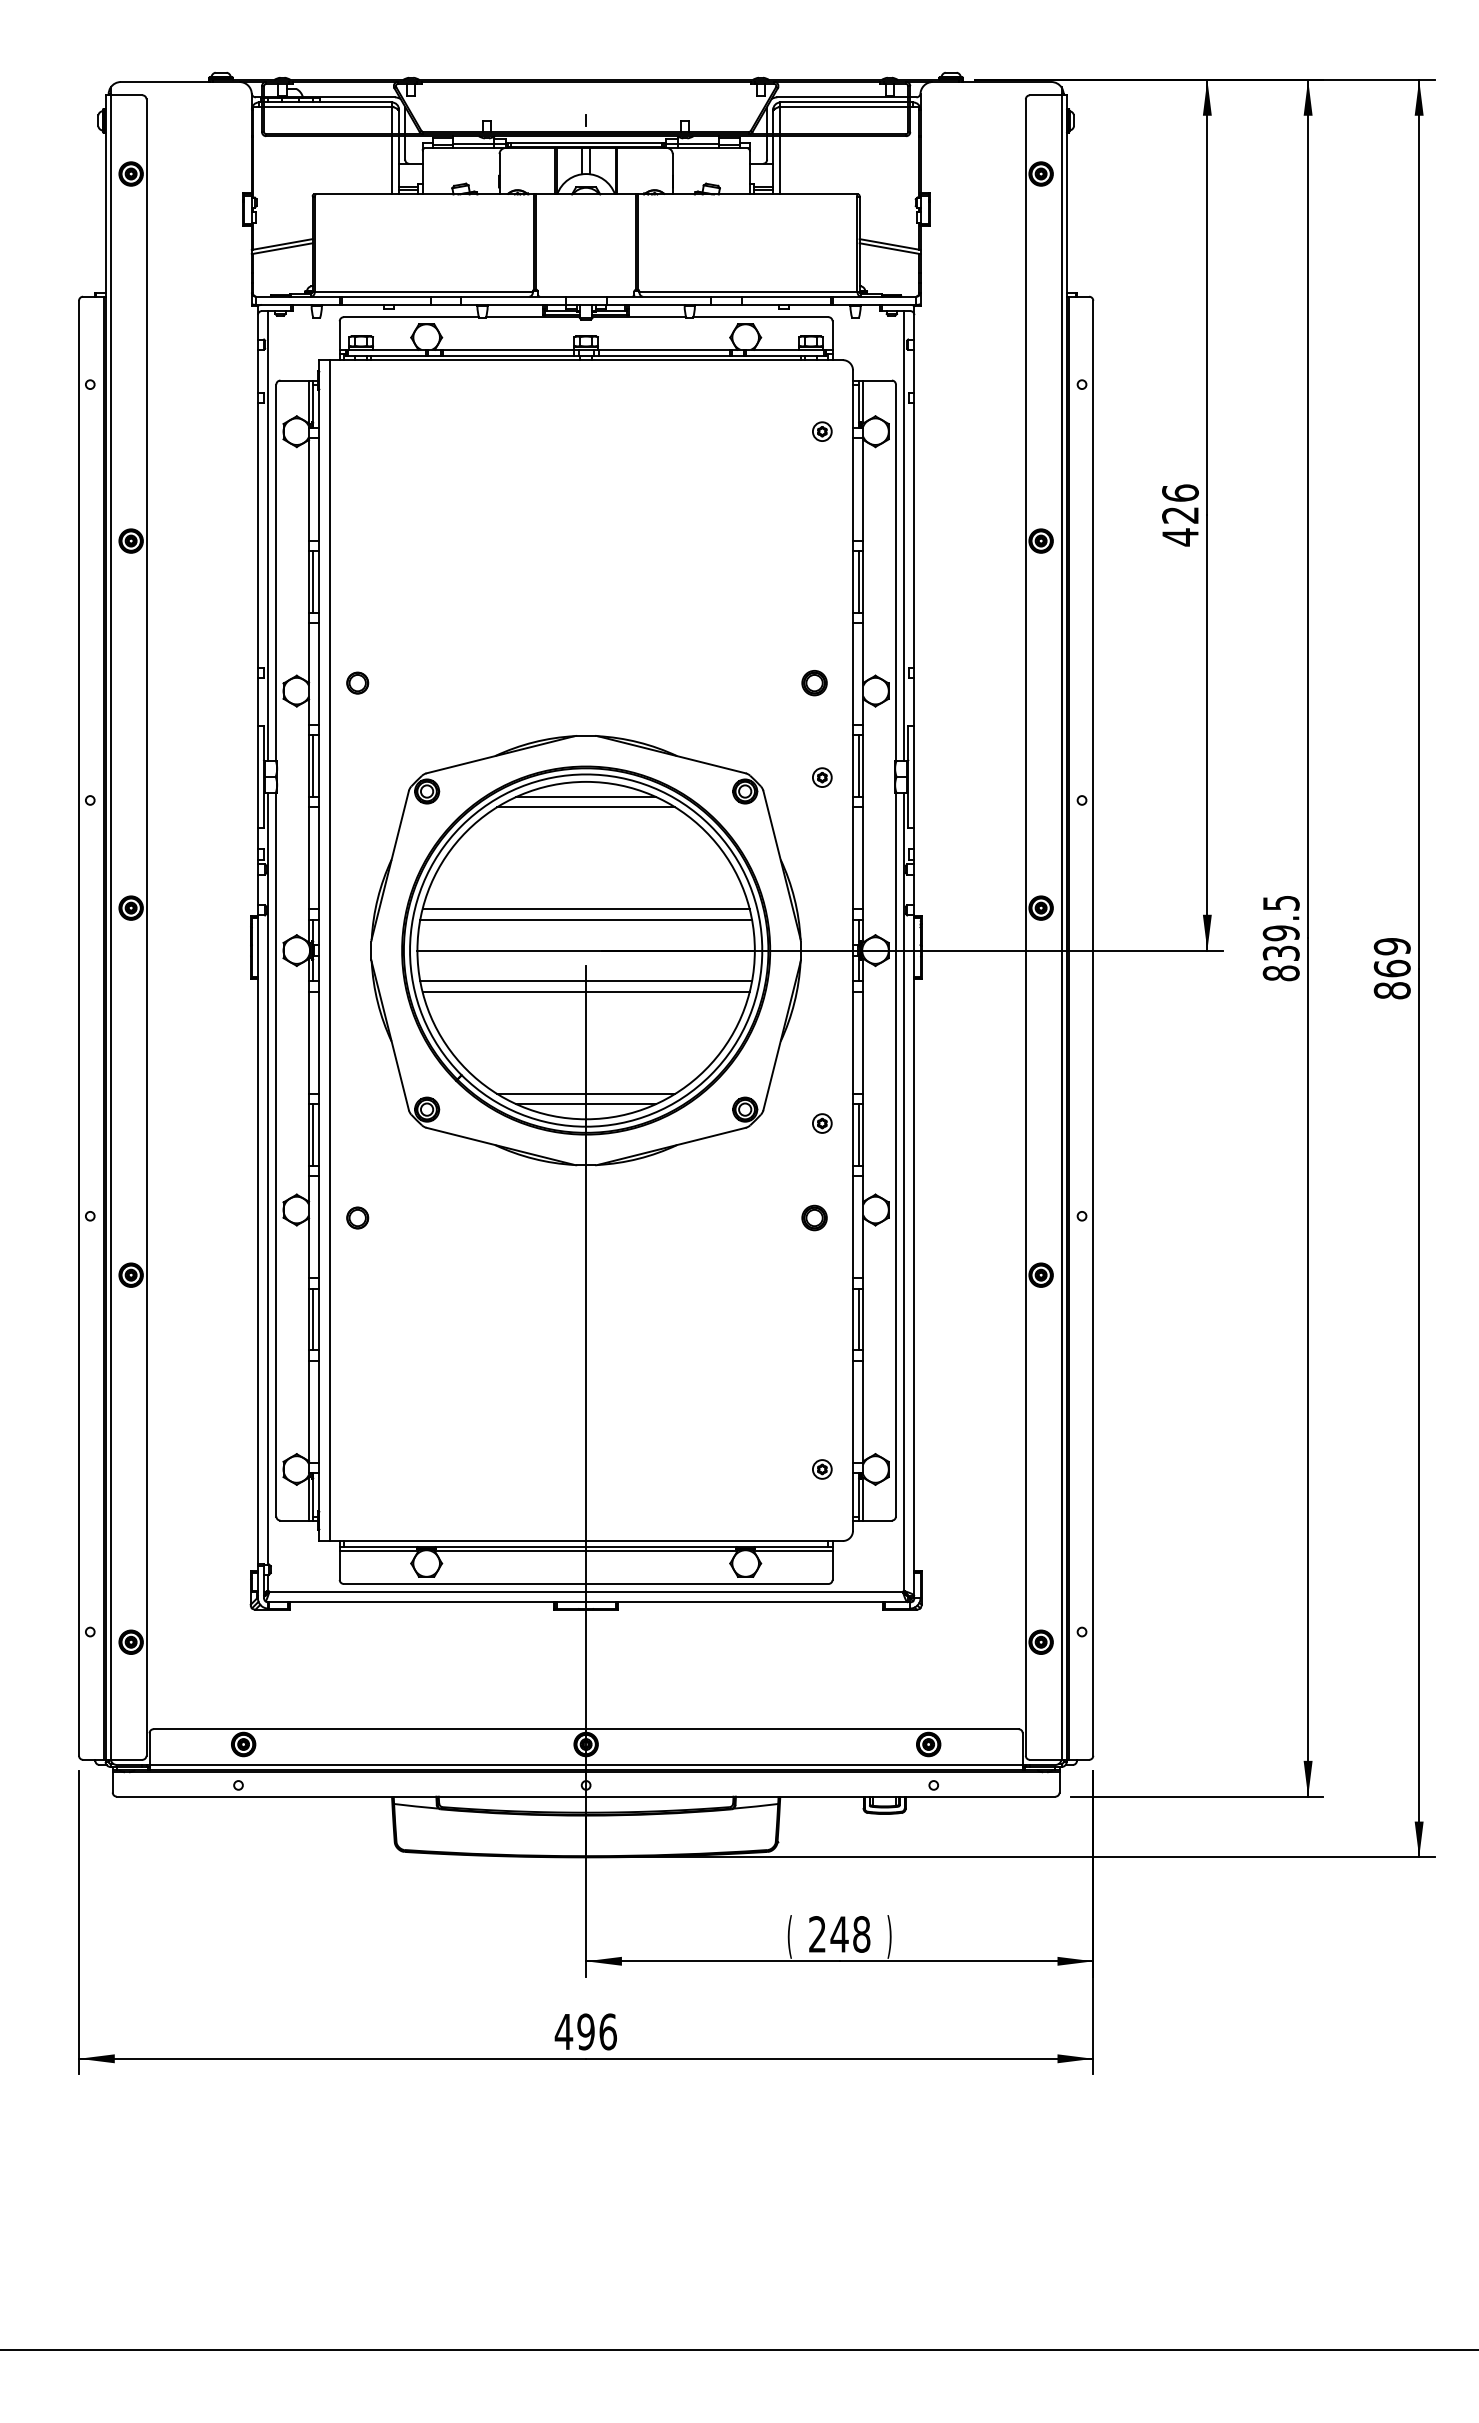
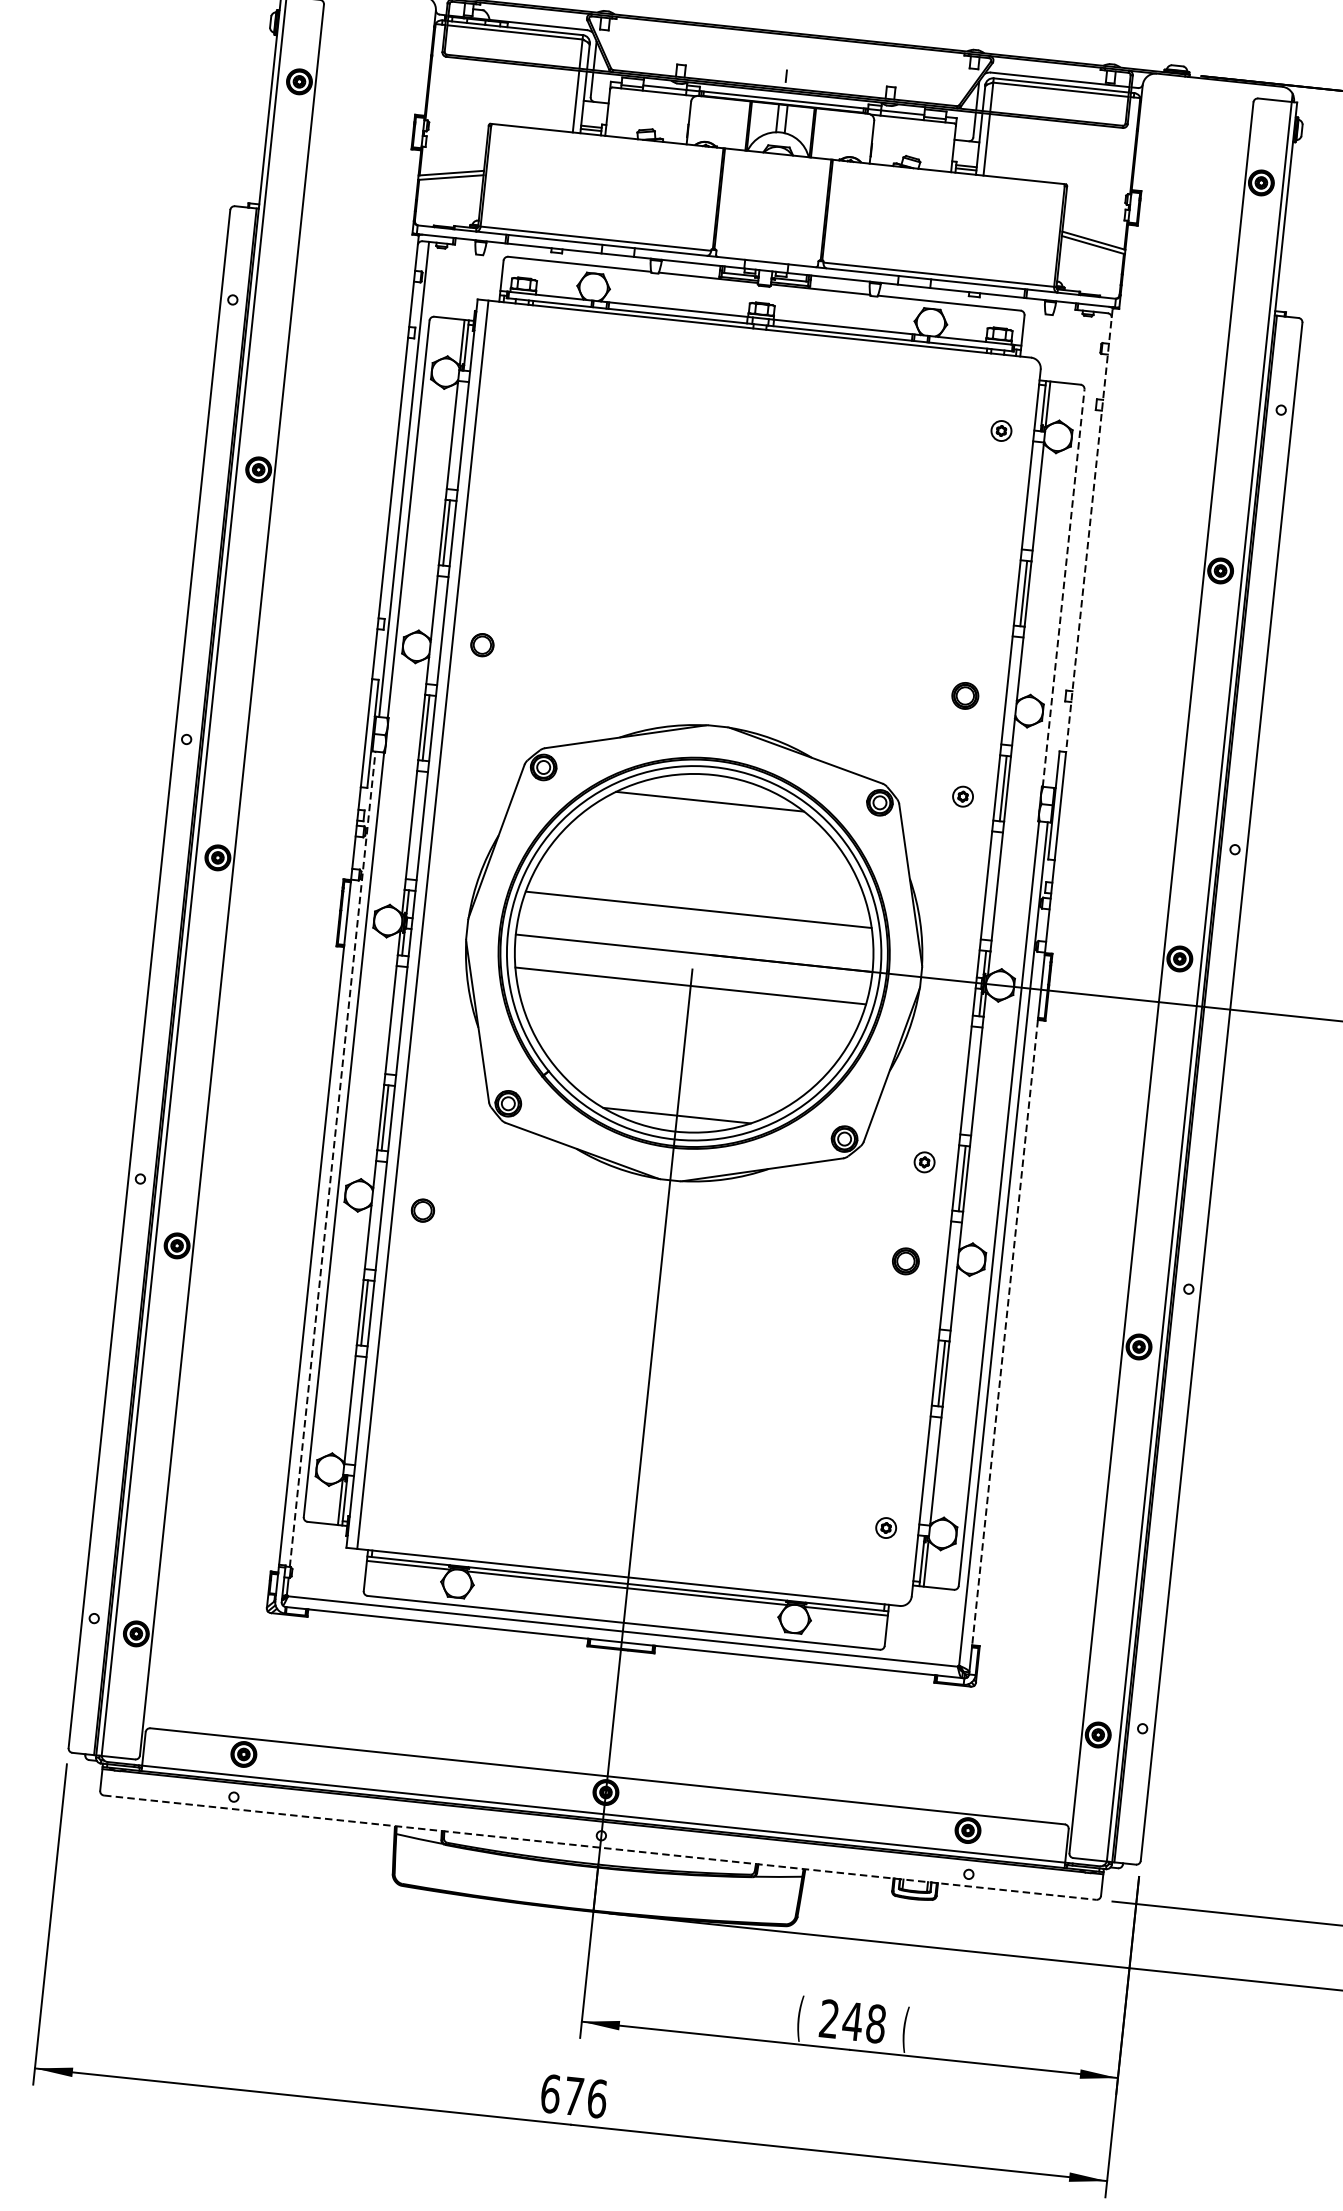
line: (914, 516) -> (1089, 530), solid -> dashed
line: (904, 535) -> (1076, 549), removed
line: (895, 572) -> (1063, 587), solid -> dashed
line: (585, 797) -> (710, 791), removed
line: (585, 919) -> (696, 920), removed
line: (585, 991) -> (688, 996), removed
line: (586, 1093) -> (678, 1104), removed
line: (268, 1178) -> (333, 1158), solid -> dashed
line: (914, 1274) -> (1005, 1332), solid -> dashed
line: (586, 1796) -> (600, 1847), solid -> dashed
text: (889, 1936) -> (905, 2029), ) -> (
text: (574, 2031) -> (561, 2094), 496 -> 676

